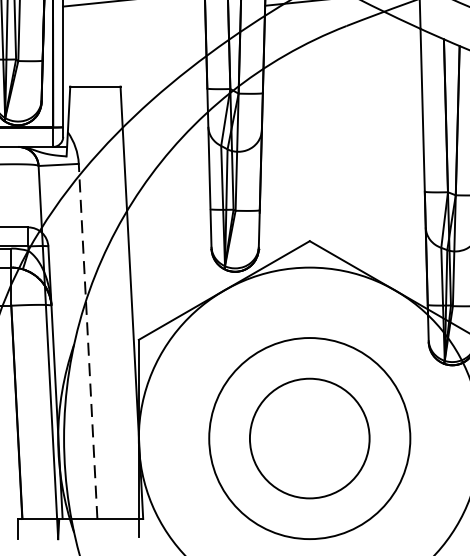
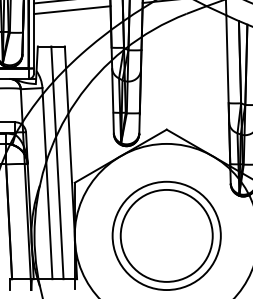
line: (134, 19) -> (72, 10), added
line: (106, 302) -> (57, 162), added
line: (88, 341) -> (47, 183), dashed -> solid
circle: (309, 437) -> (166, 235), size x1.43

